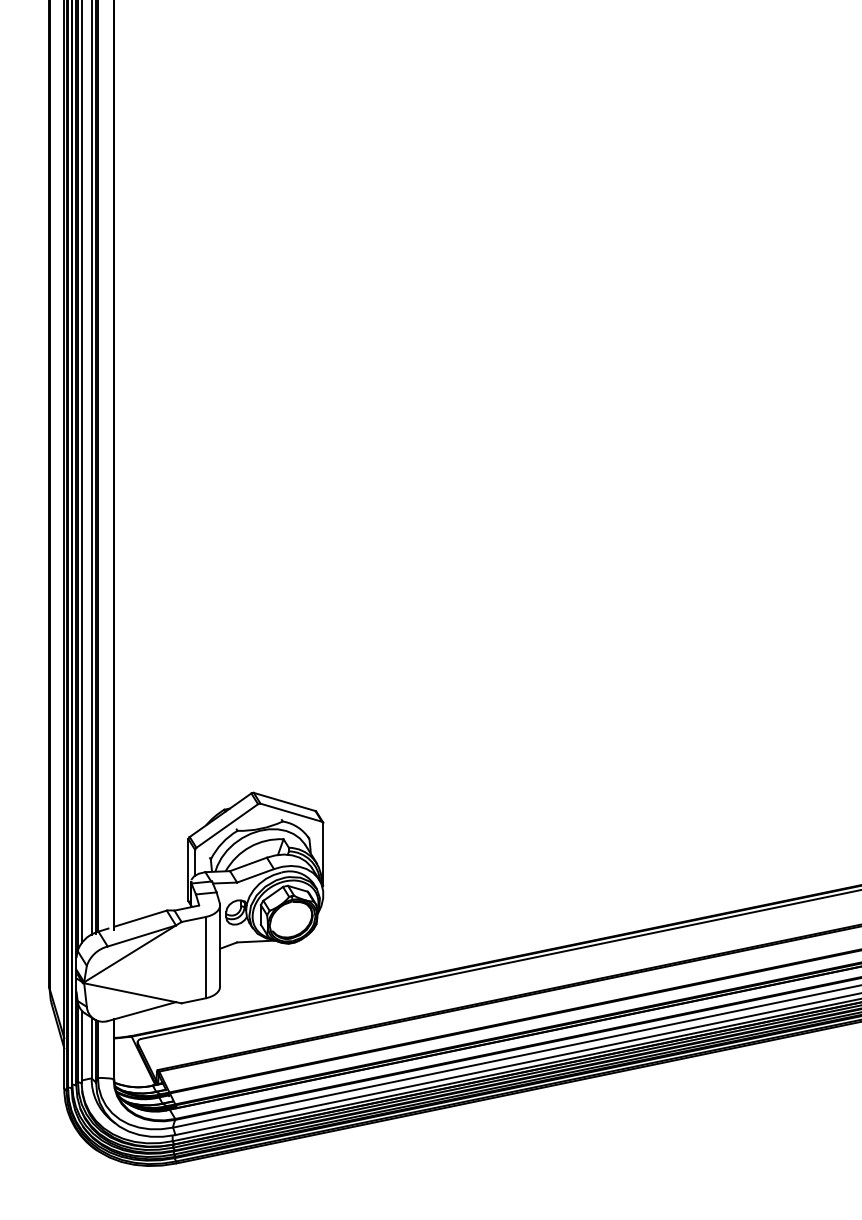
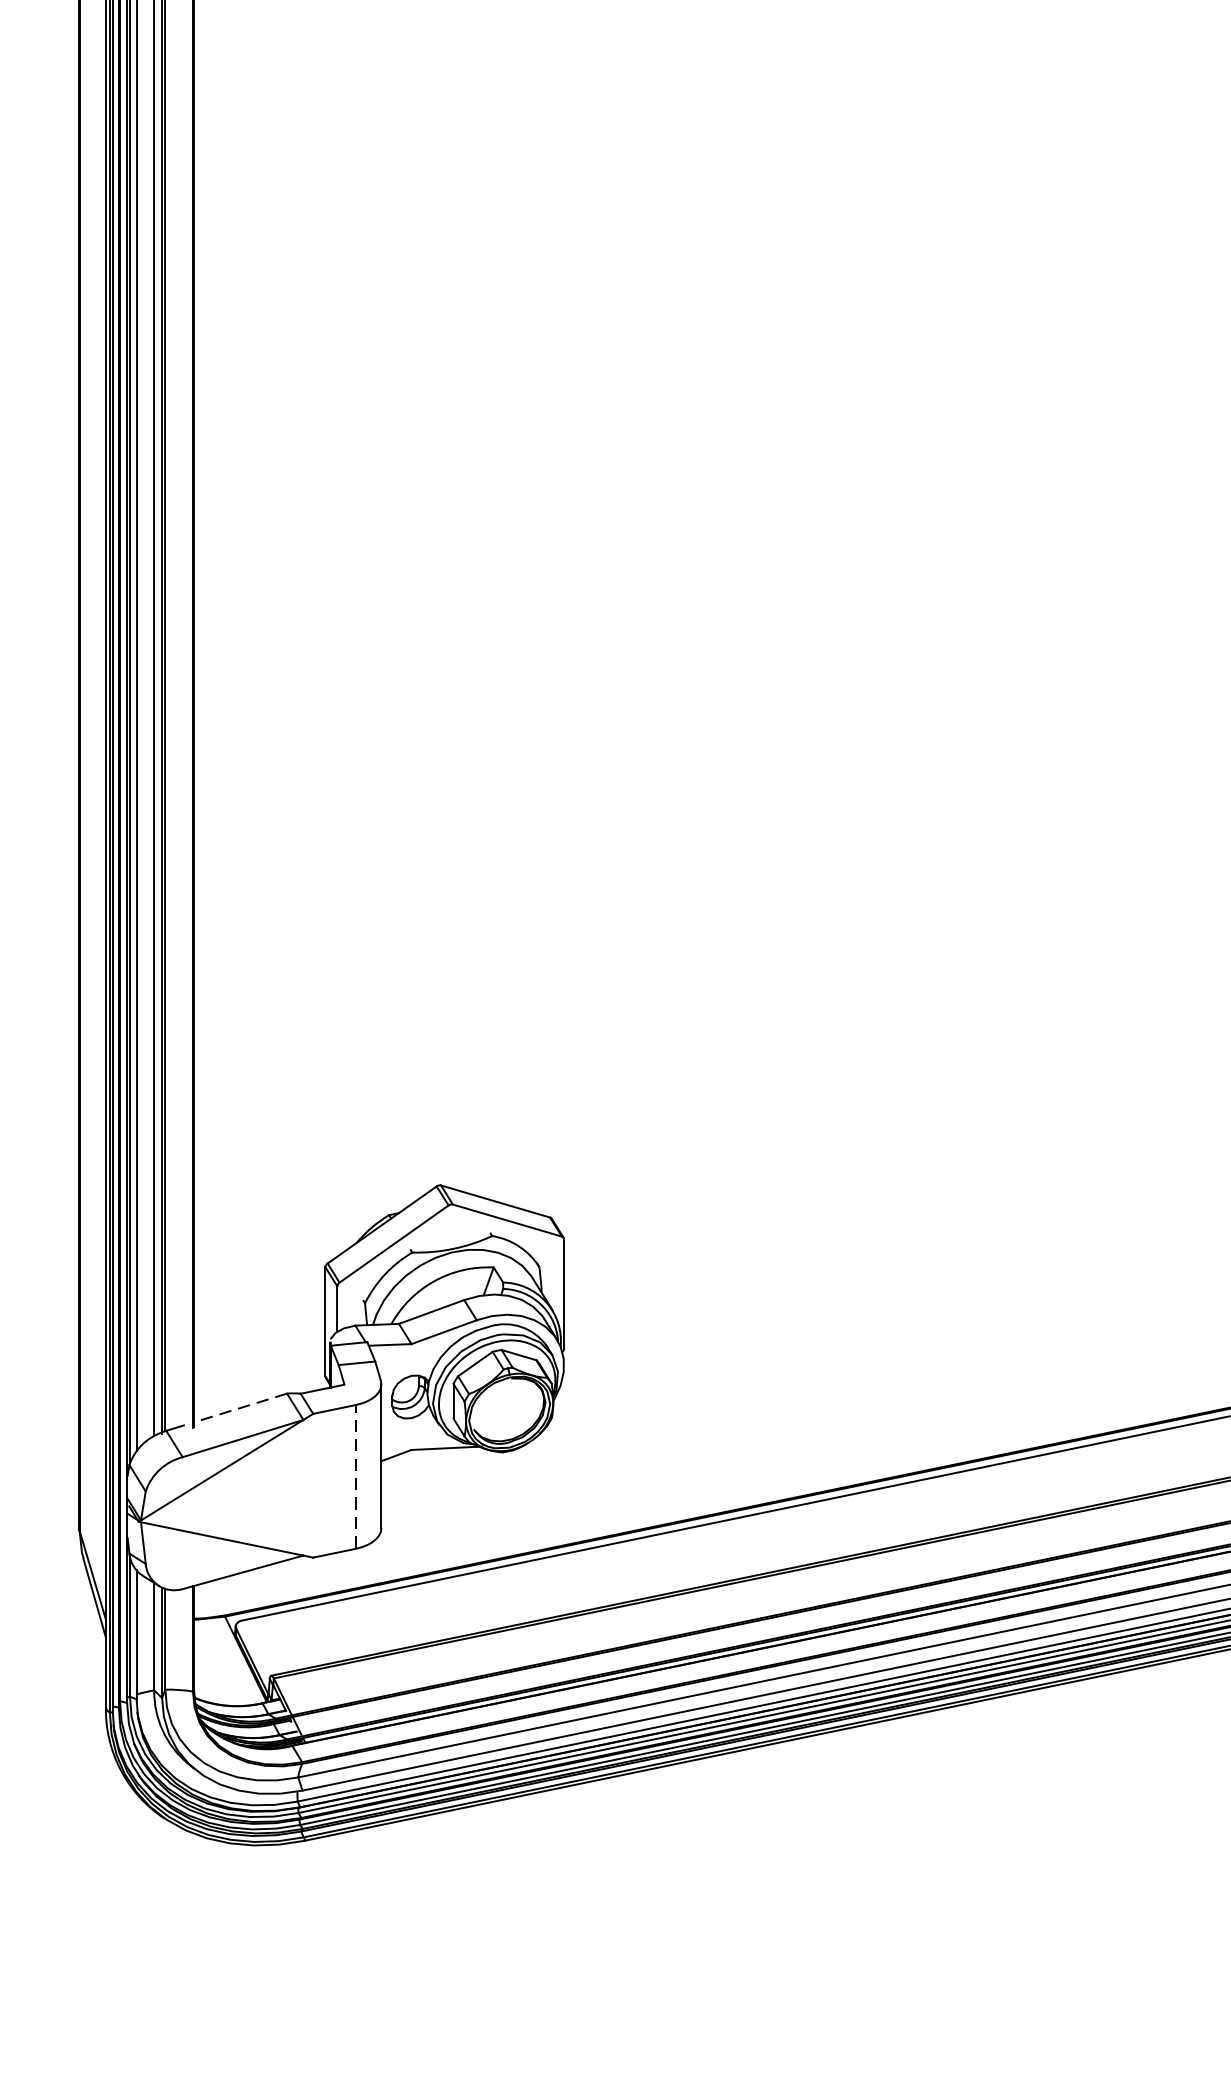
line: (140, 918) -> (240, 1407), solid -> dashed
line: (205, 957) -> (355, 1476), solid -> dashed

